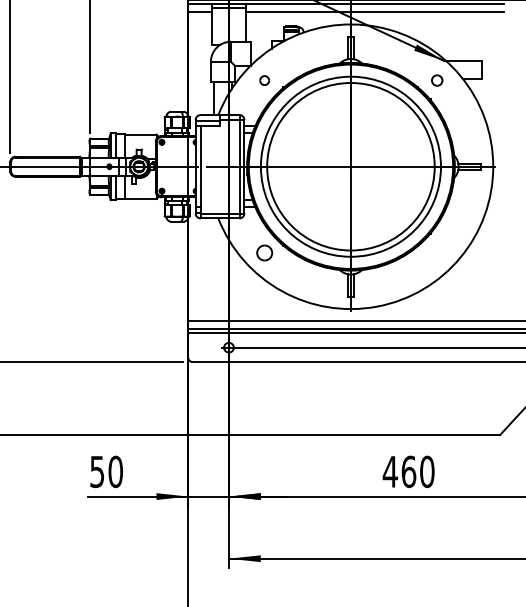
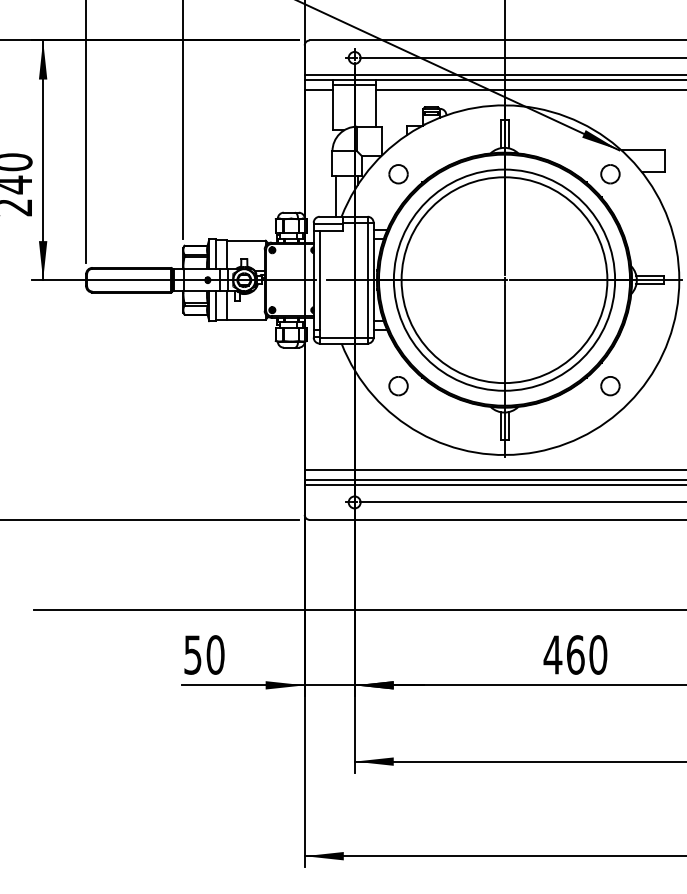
part: (264, 80) -> (398, 174), size x1.67
part: (437, 80) -> (610, 174), size x1.43
part: (437, 253) -> (610, 386), added

